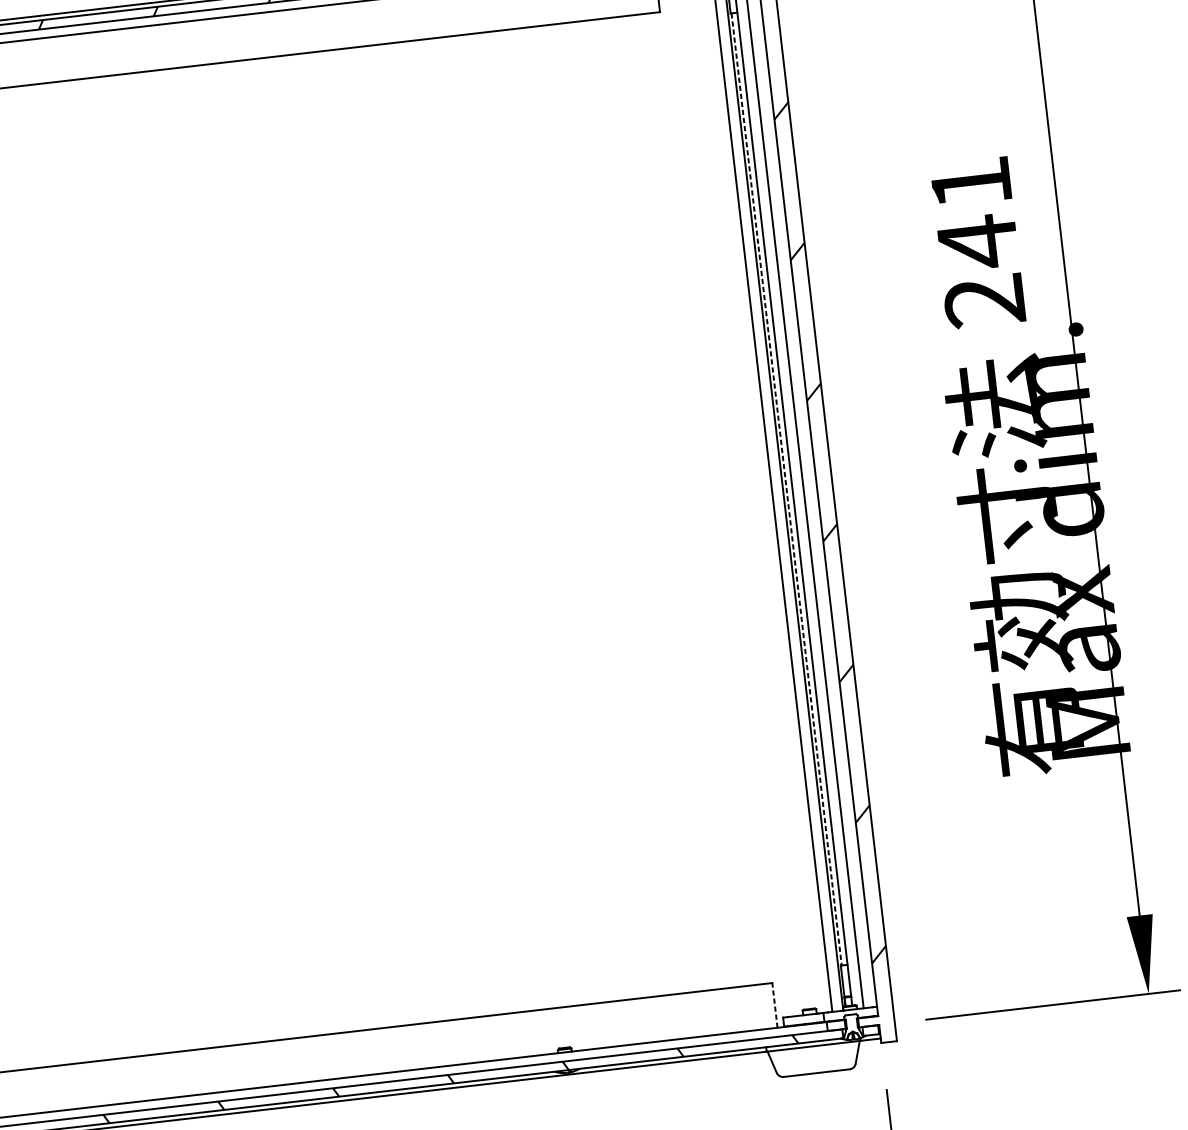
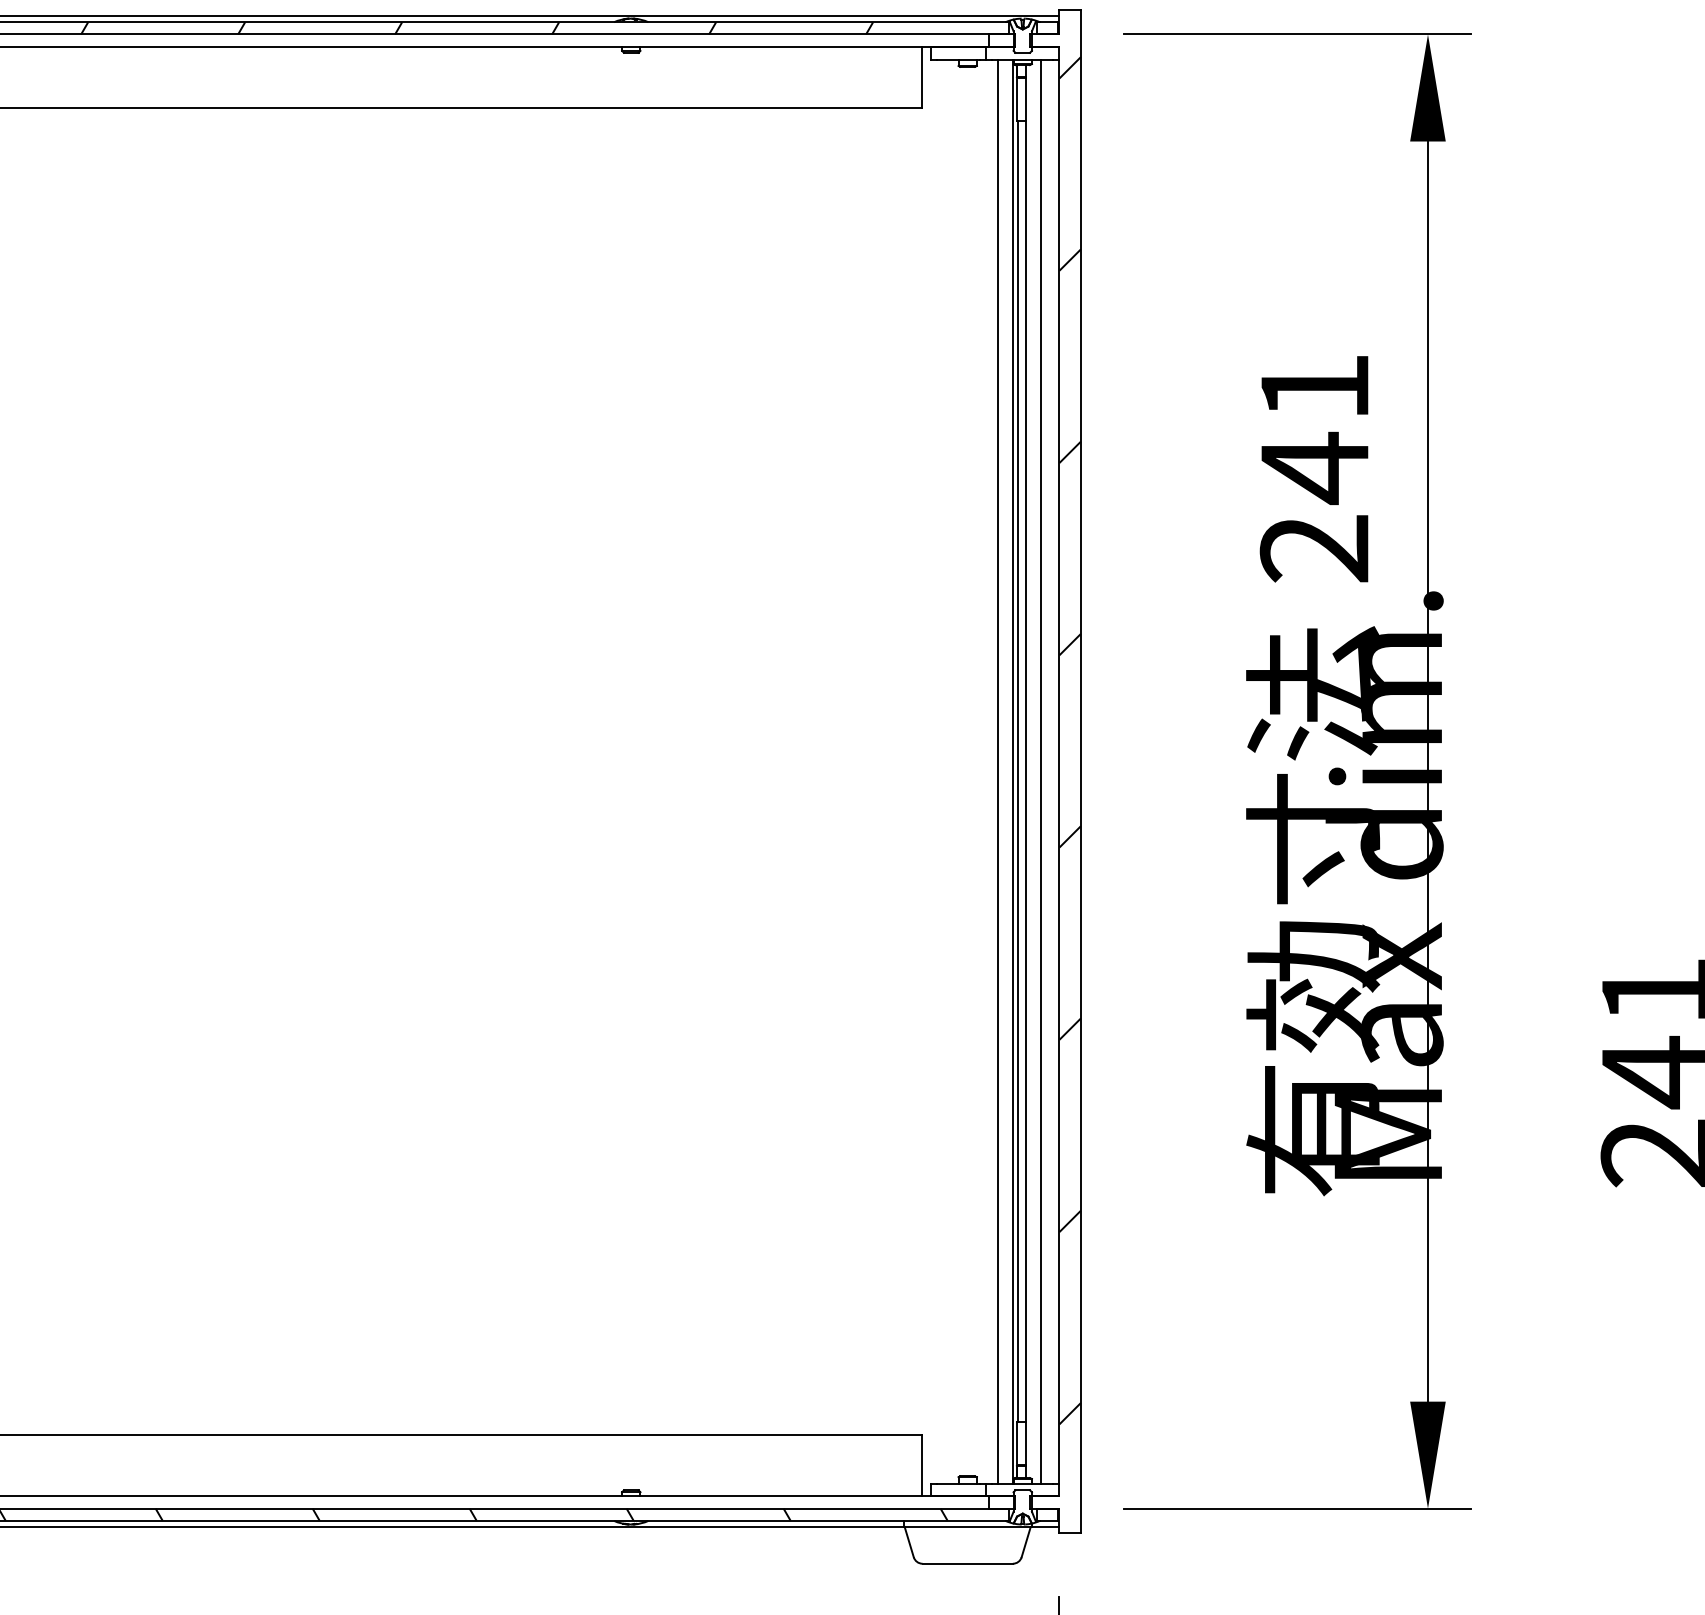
line: (786, 489) -> (1018, 771), dashed -> solid
line: (774, 1005) -> (921, 1465), dashed -> solid

